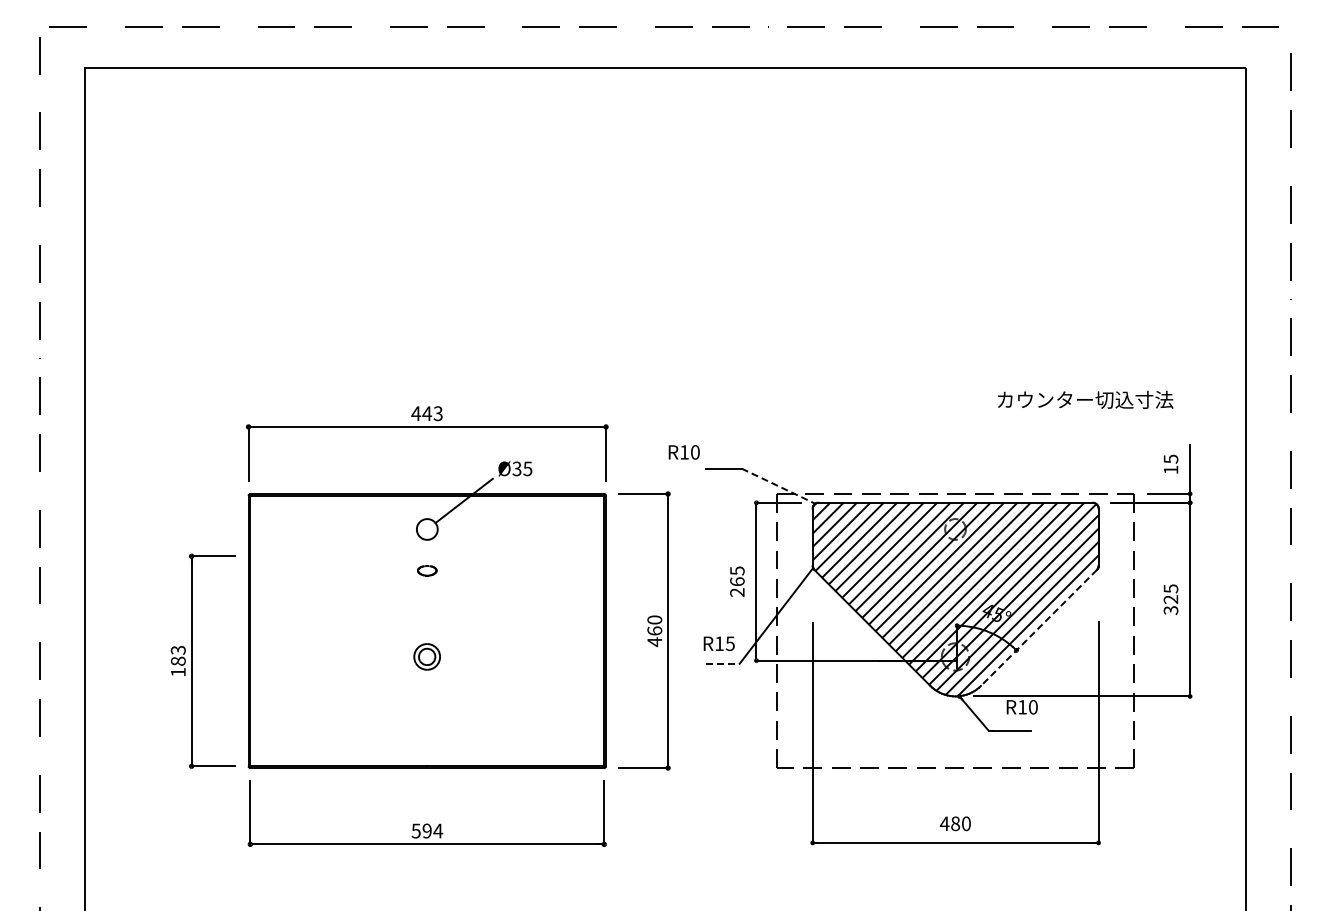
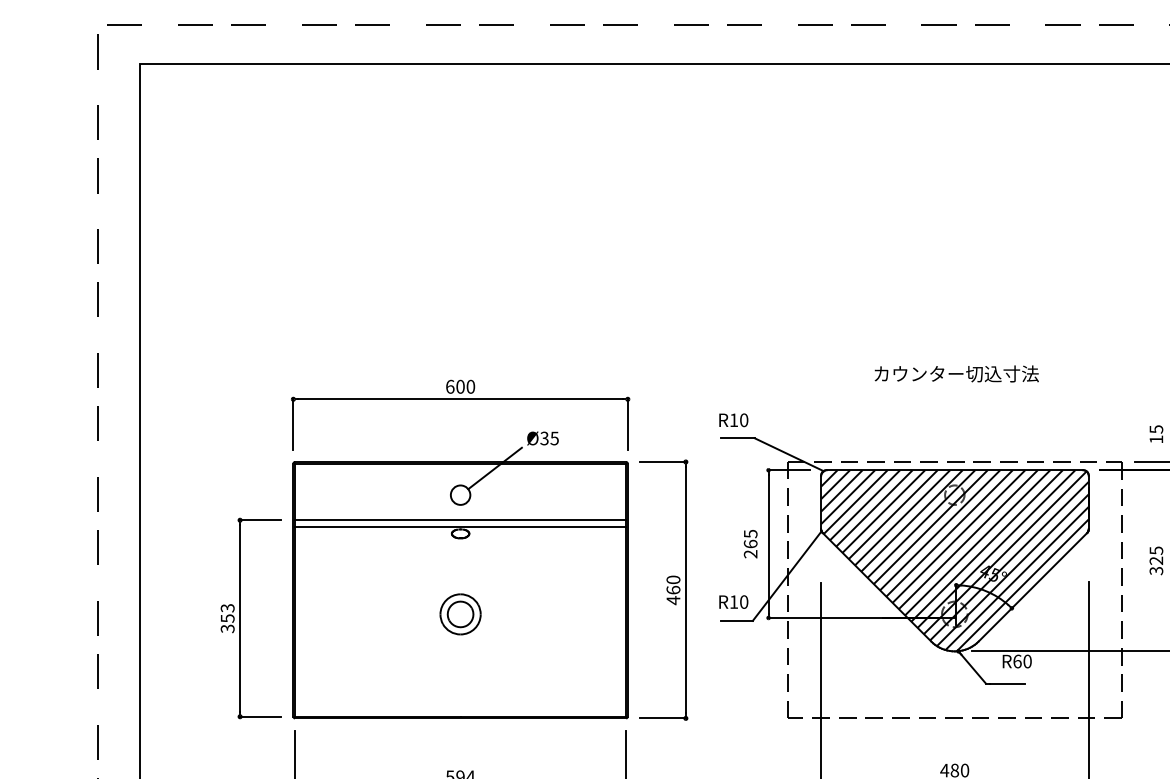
text: (1085, 399) -> (956, 373), moved
text: (426, 413) -> (459, 386), 443 -> 600
text: (683, 452) -> (733, 420), moved
line: (778, 486) -> (789, 454), dashed -> solid
line: (427, 556) -> (460, 520), added
line: (427, 563) -> (460, 527), added
line: (1038, 628) -> (1032, 587), dashed -> solid
text: (729, 643) -> (743, 601), R15 -> R10
part: (426, 656) -> (459, 614), size x1.67
line: (722, 663) -> (736, 620), dashed -> solid
text: (177, 666) -> (226, 623), 183 -> 353
text: (1022, 706) -> (1017, 660), R10 -> R60

